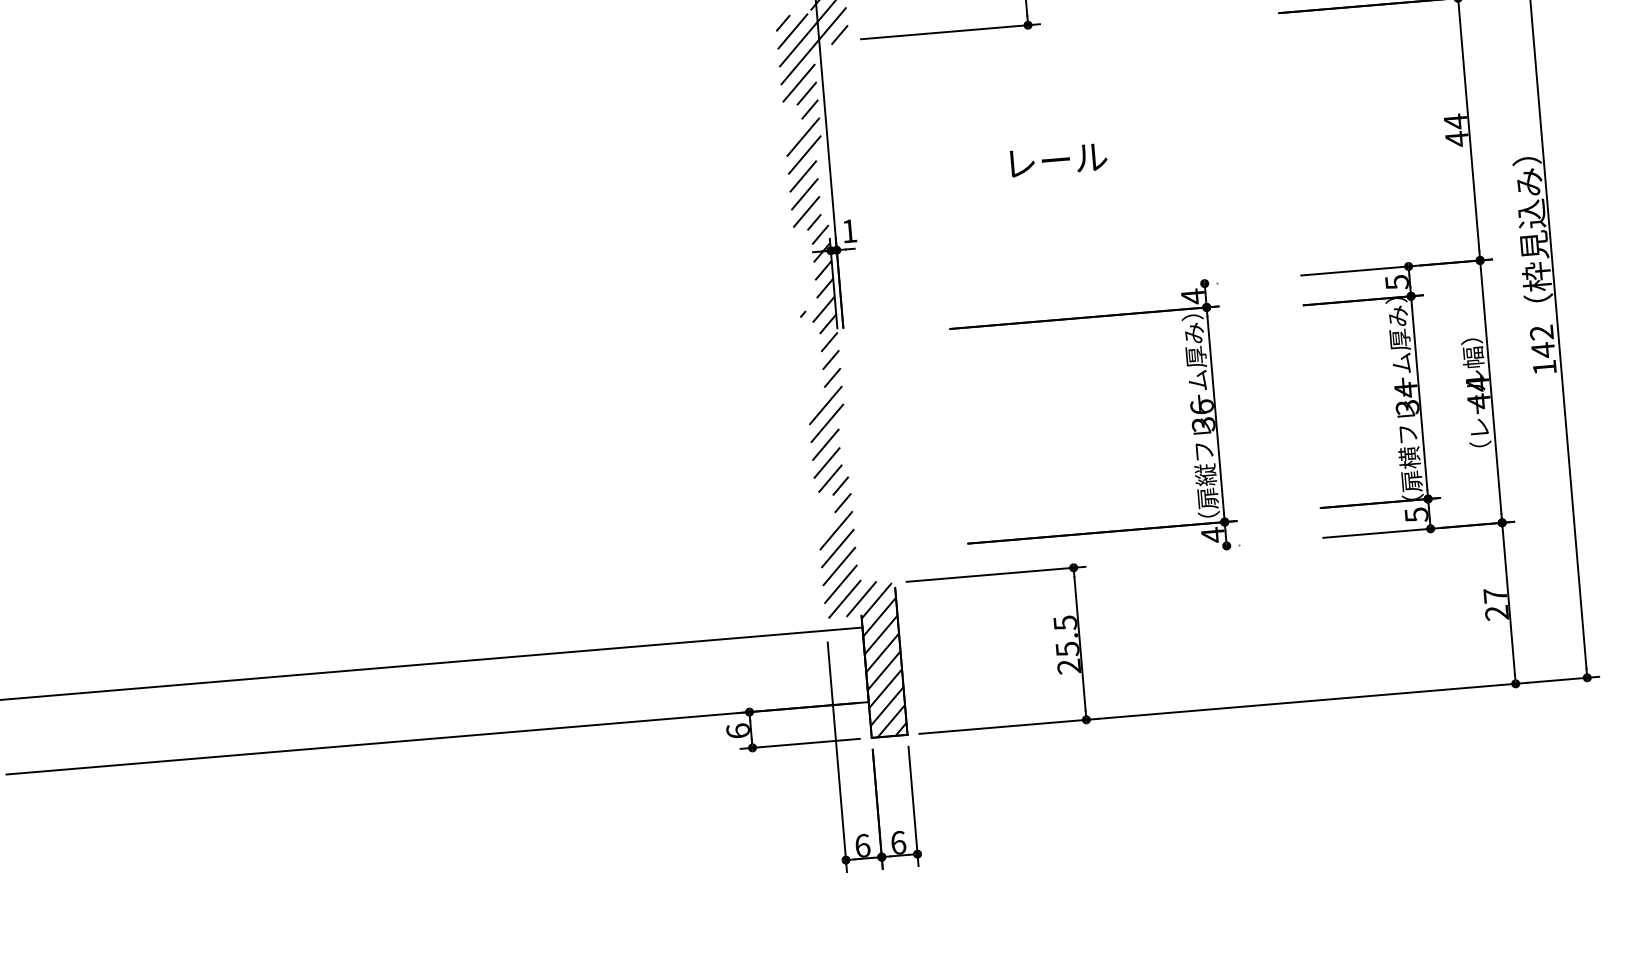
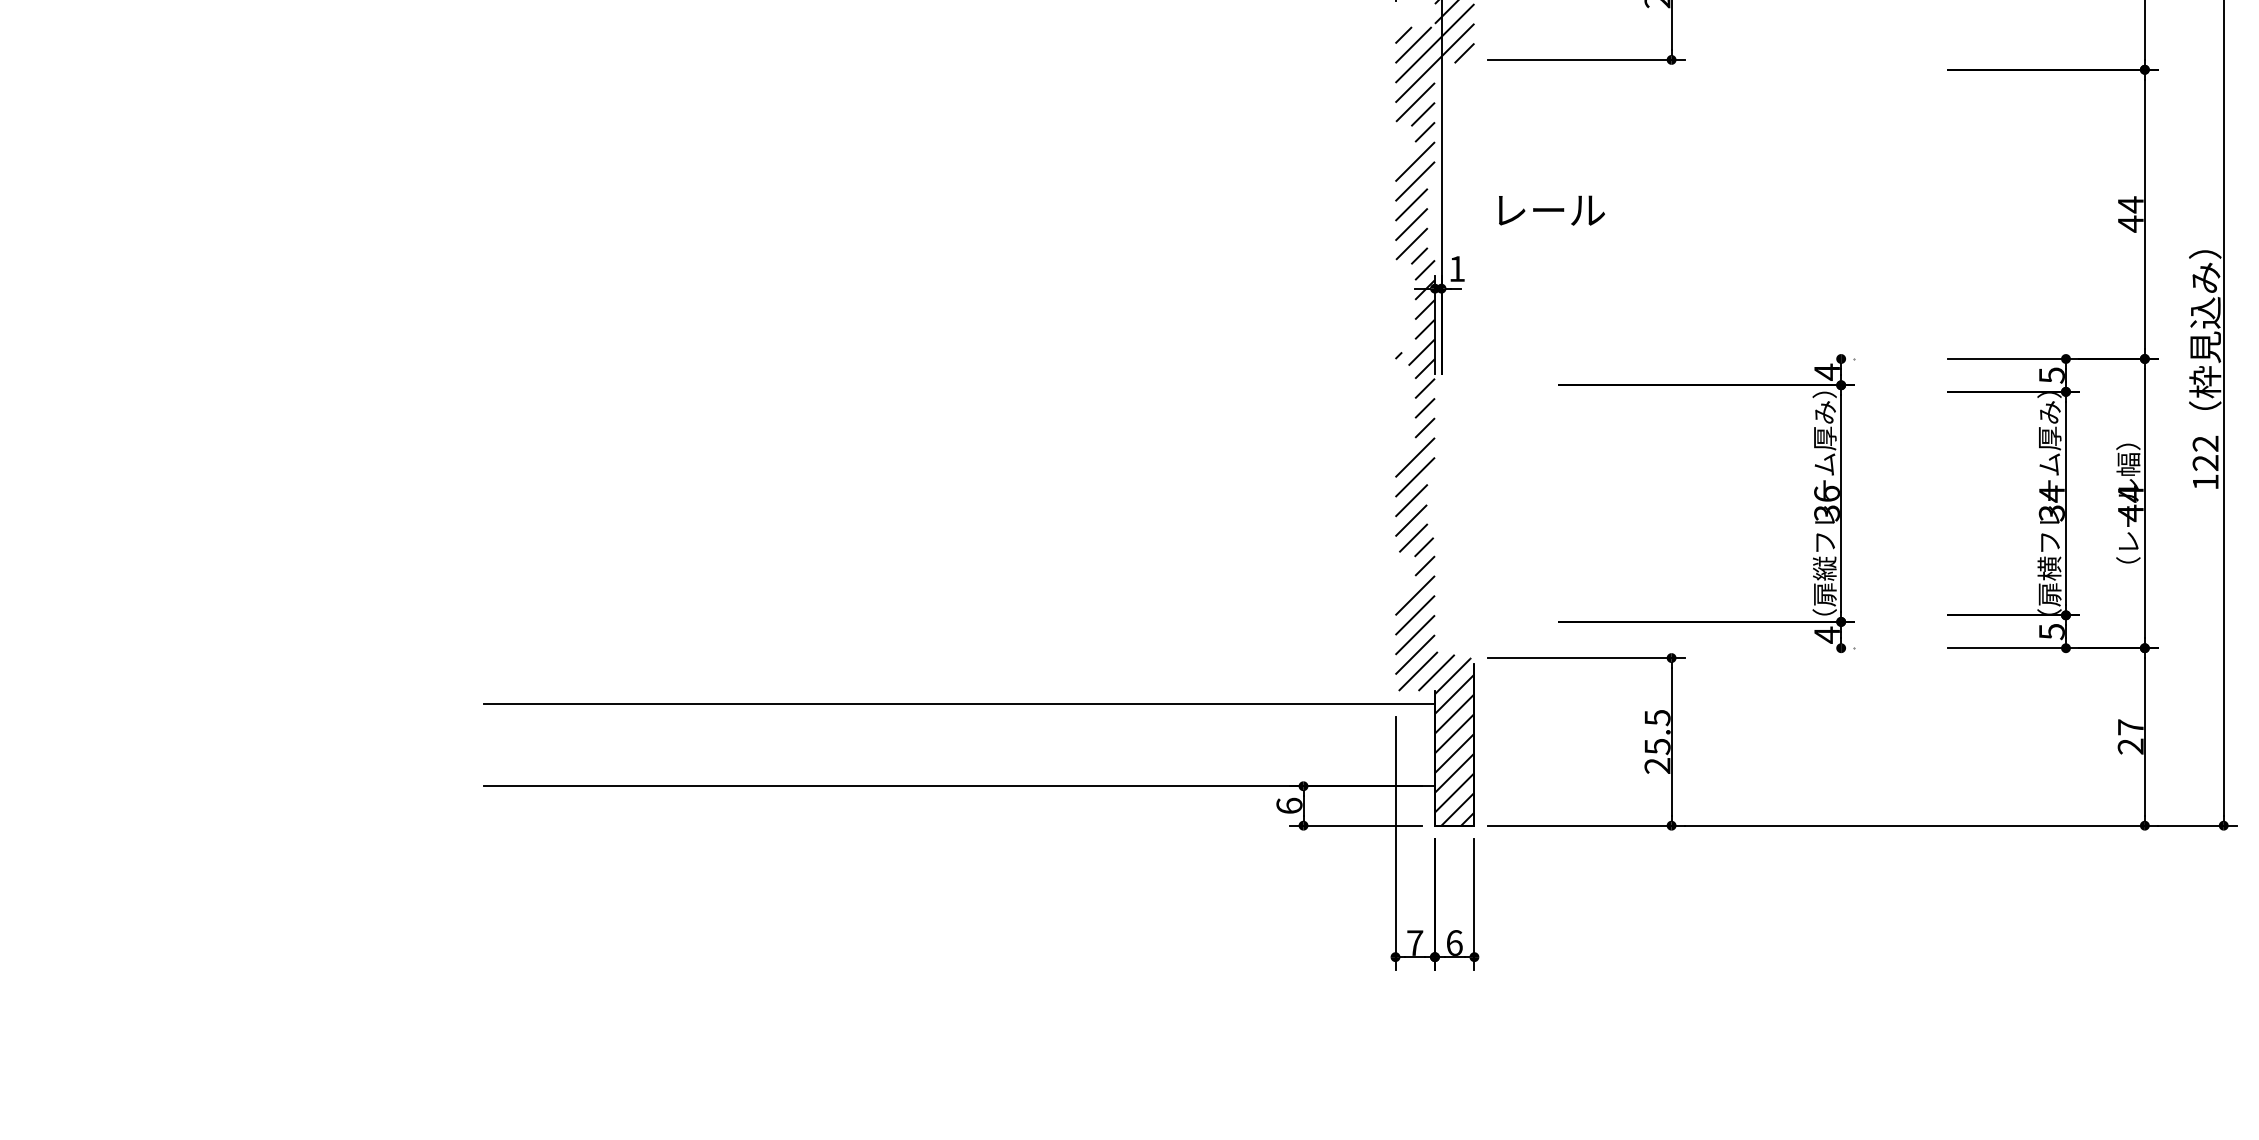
text: (1058, 160) -> (1551, 210), moved
text: (1543, 349) -> (2205, 462), 142 -> 122
text: (863, 845) -> (1415, 942), 6 -> 7

